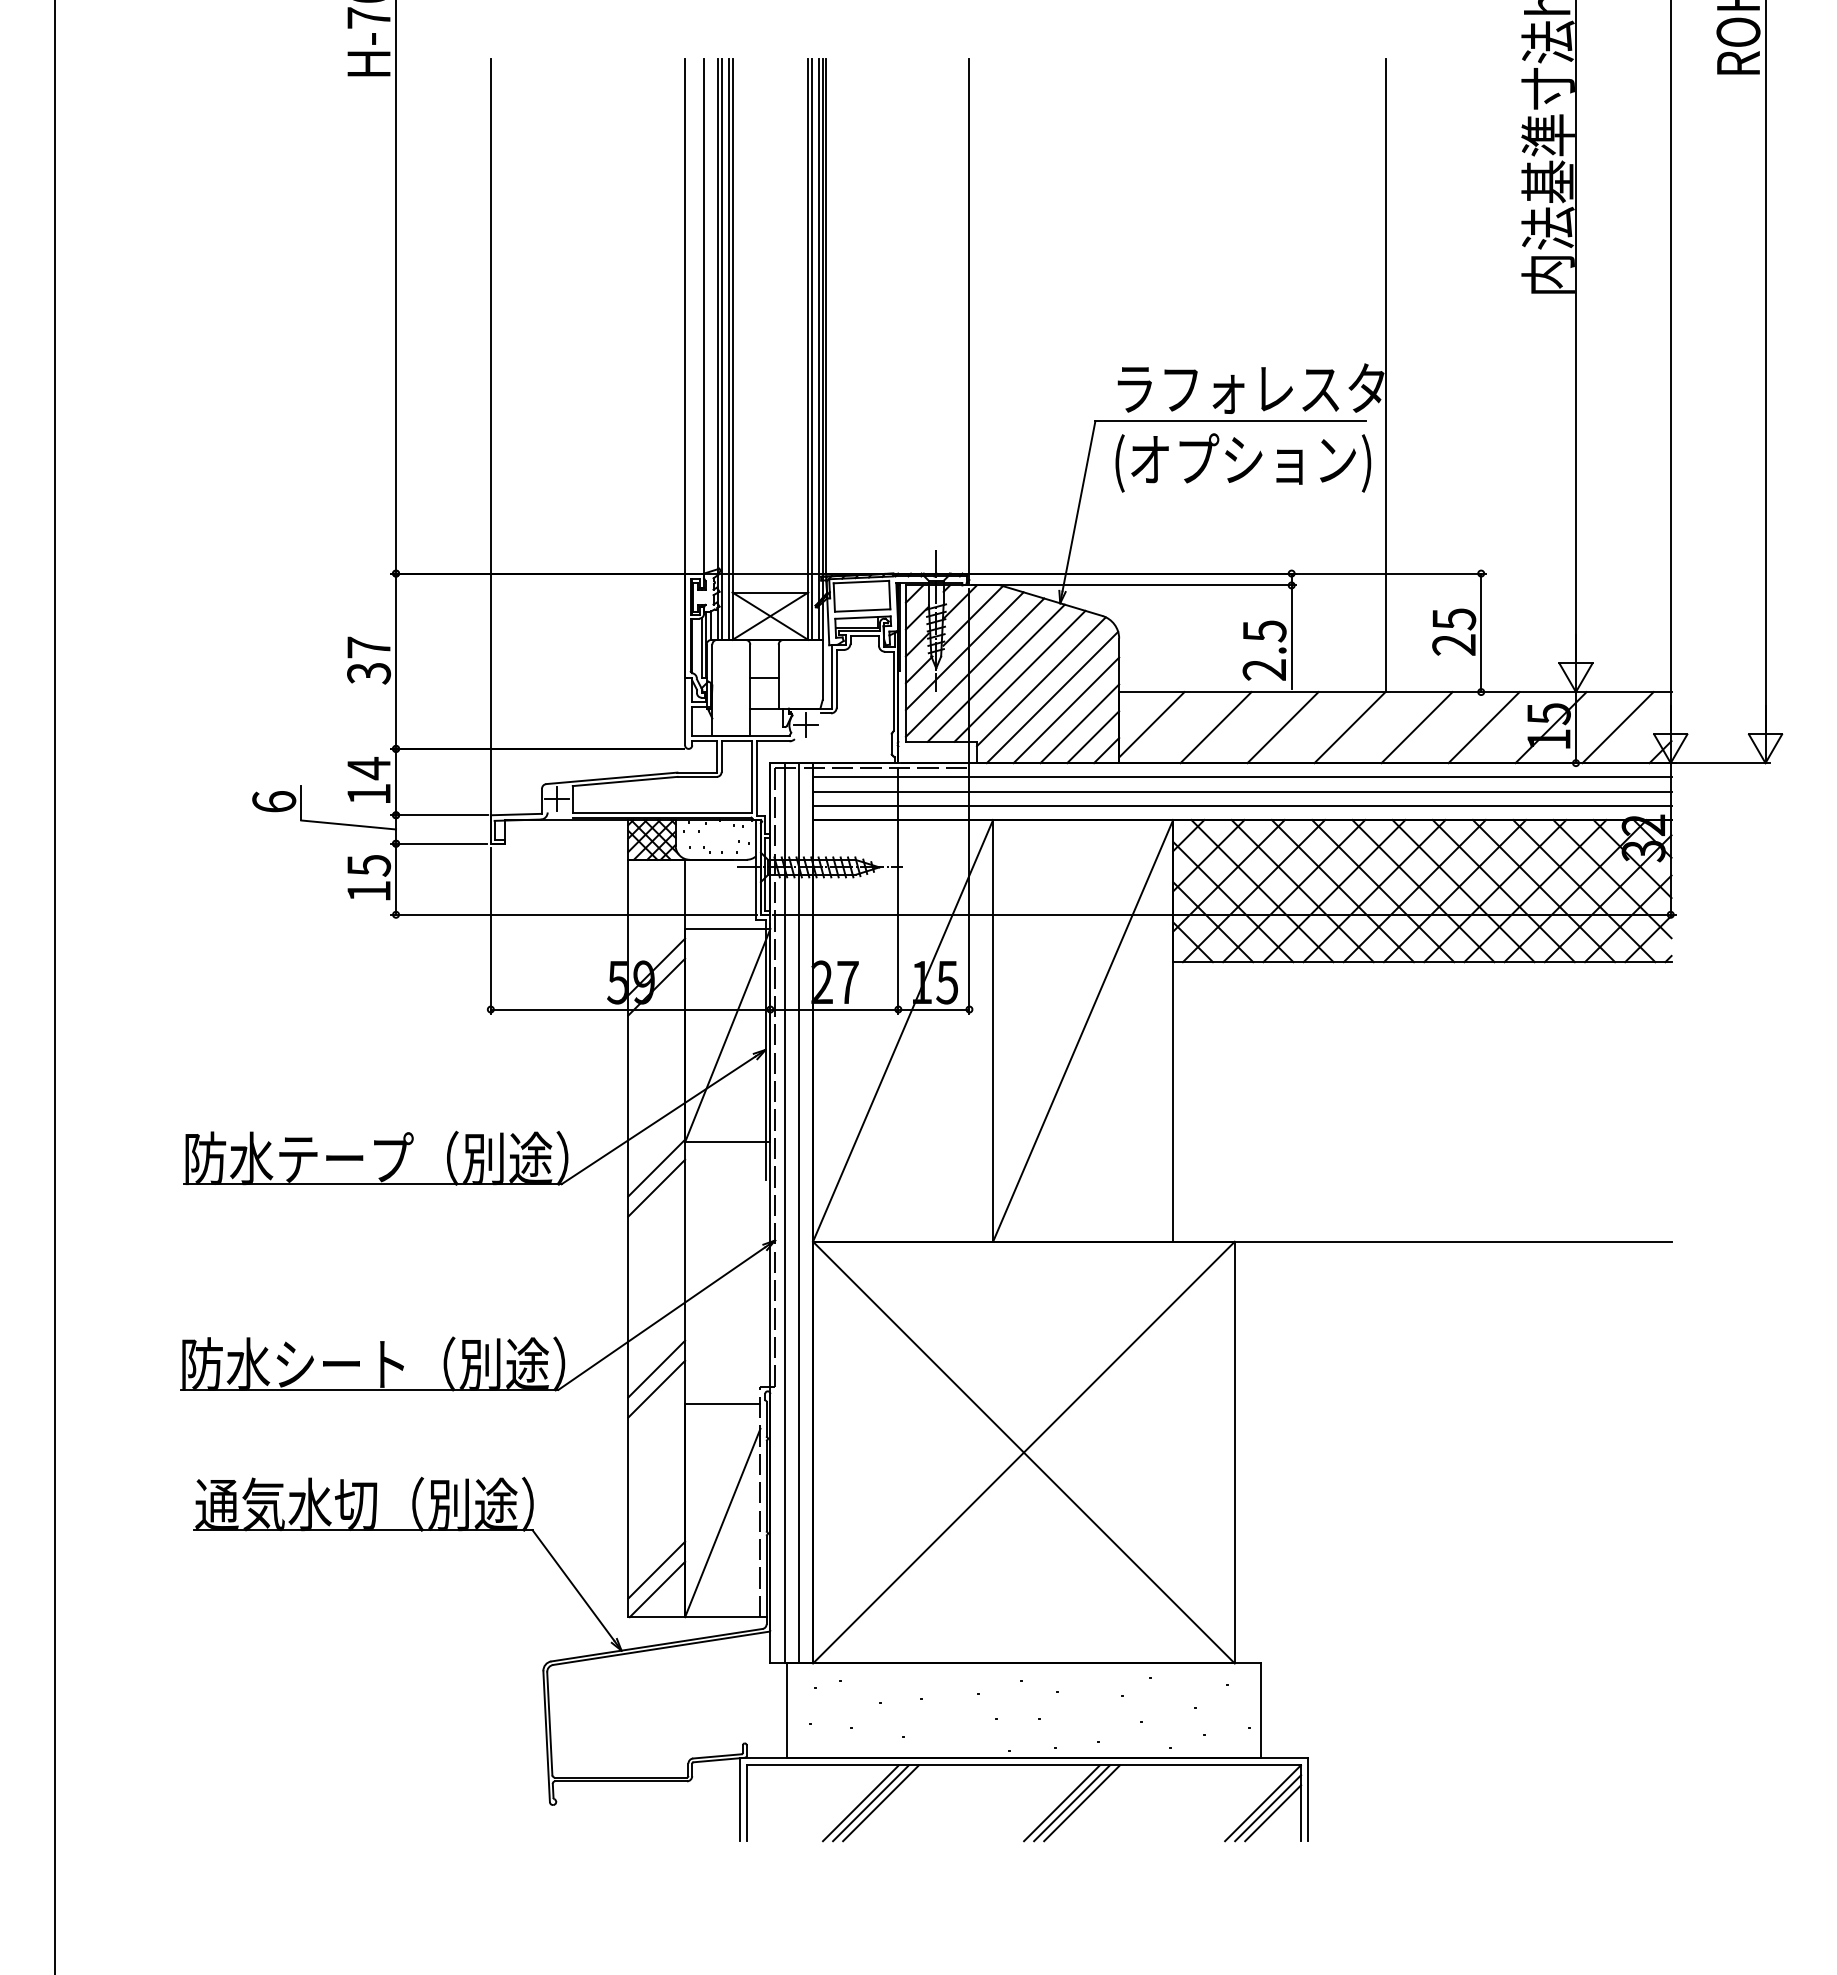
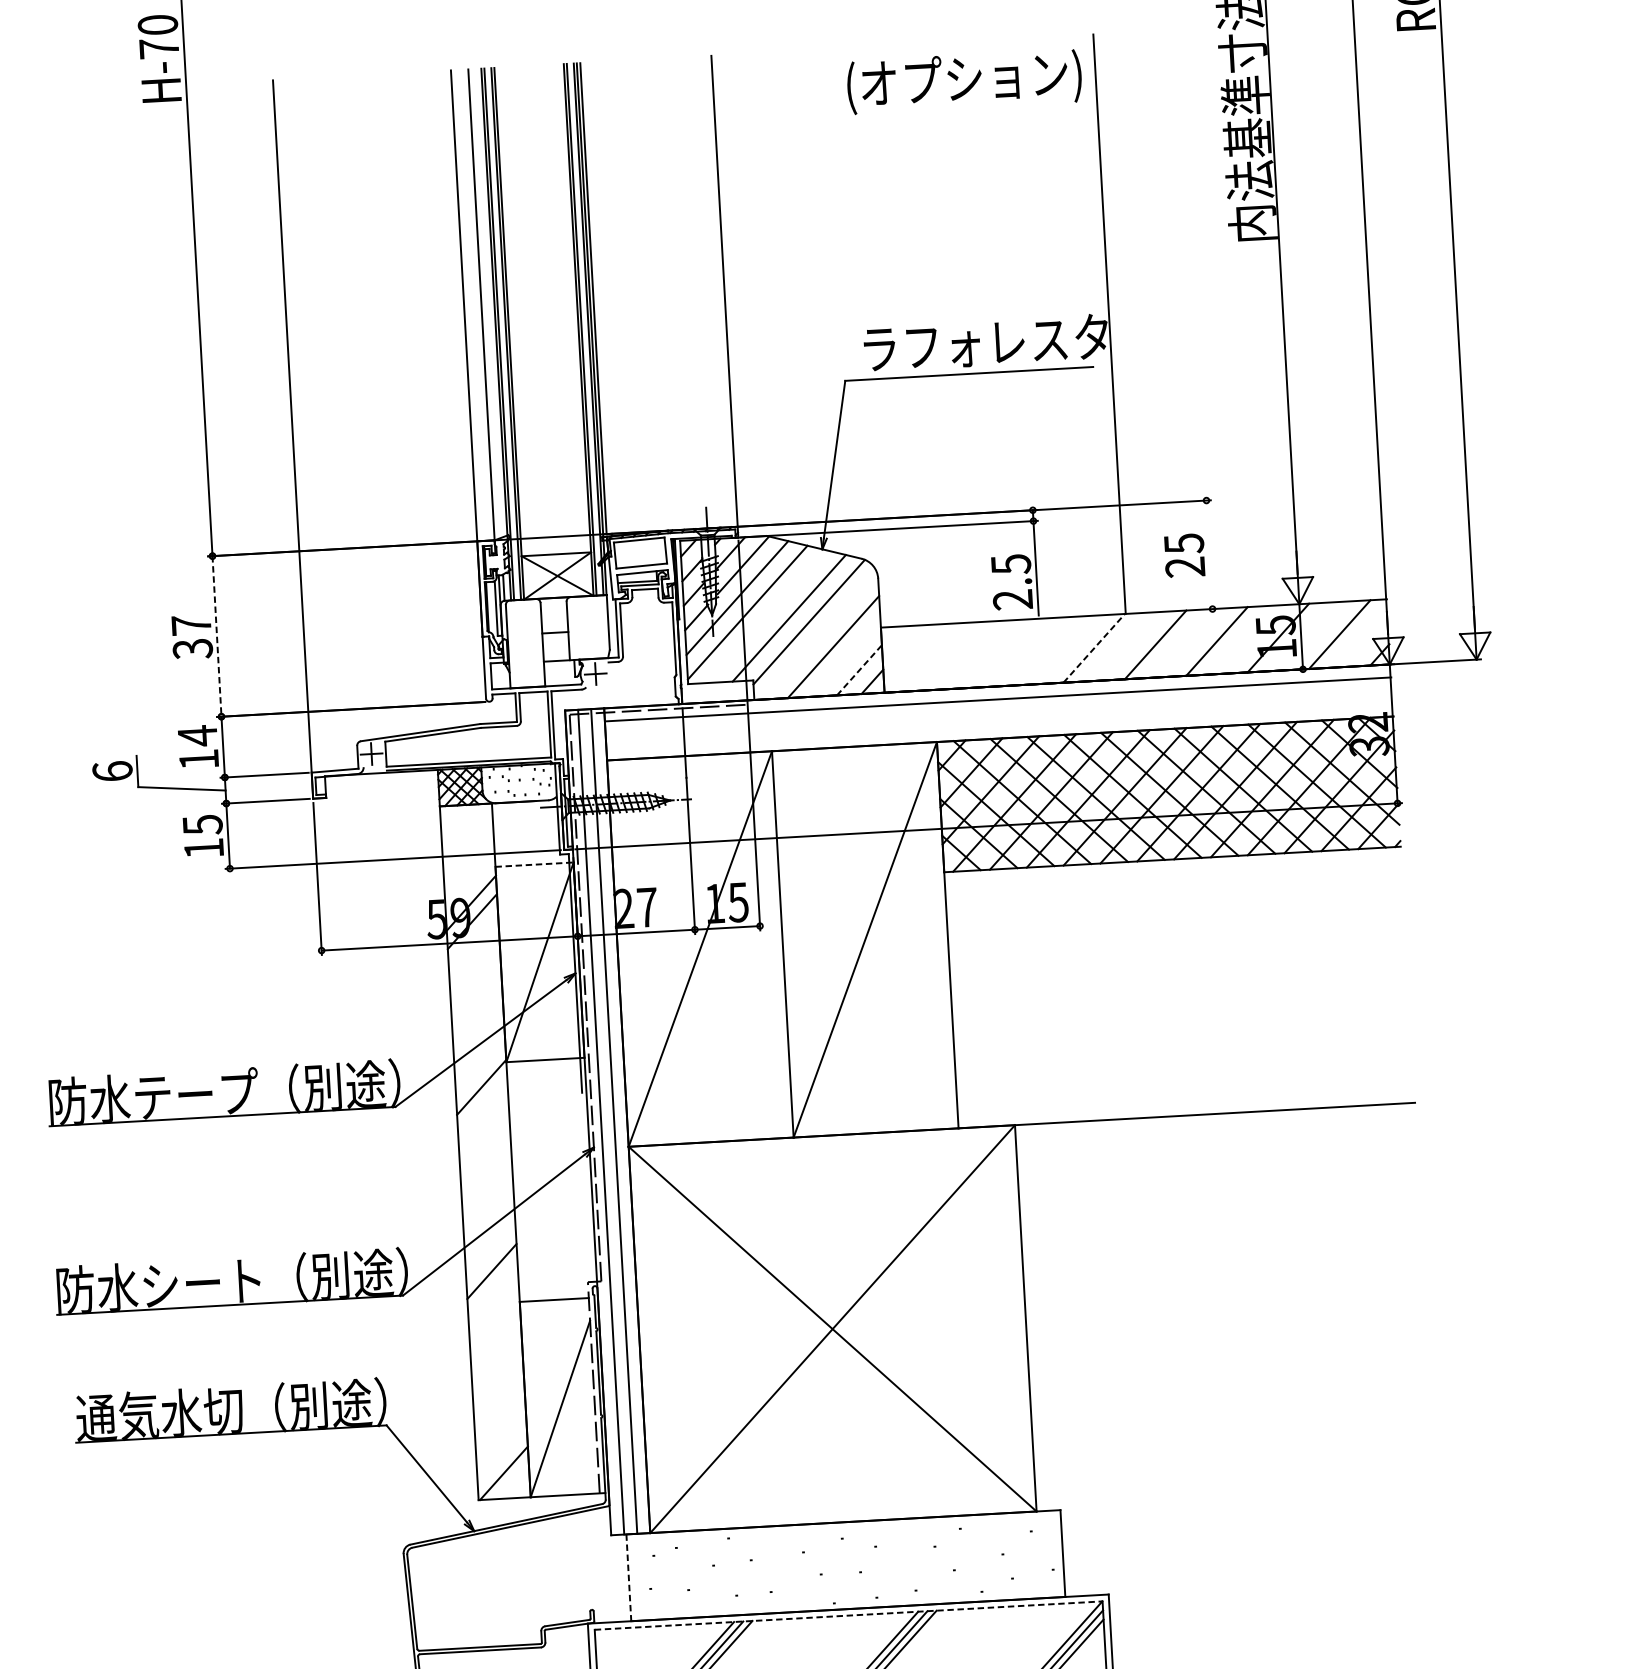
text: (1243, 462) -> (964, 81), moved
line: (1481, 632) -> (1209, 554), removed
line: (396, 661) -> (217, 636), solid -> dashed
line: (995, 672) -> (766, 616), removed
line: (1052, 697) -> (820, 636), removed
line: (1079, 723) -> (846, 658), removed
line: (1151, 724) -> (912, 655), removed
line: (1215, 727) -> (970, 655), removed
line: (1282, 727) -> (1032, 651), removed
line: (1350, 727) -> (1094, 648), solid -> dashed
line: (1093, 737) -> (859, 670), solid -> dashed
line: (1242, 791) -> (998, 712), removed
line: (1242, 805) -> (999, 725), removed
line: (727, 929) -> (534, 865), solid -> dashed
line: (656, 1187) -> (482, 1105), removed
line: (656, 1388) -> (492, 1289), removed
line: (656, 1569) -> (502, 1455), removed
line: (787, 1711) -> (629, 1578), solid -> dashed
line: (1024, 1765) -> (849, 1615), solid -> dashed

